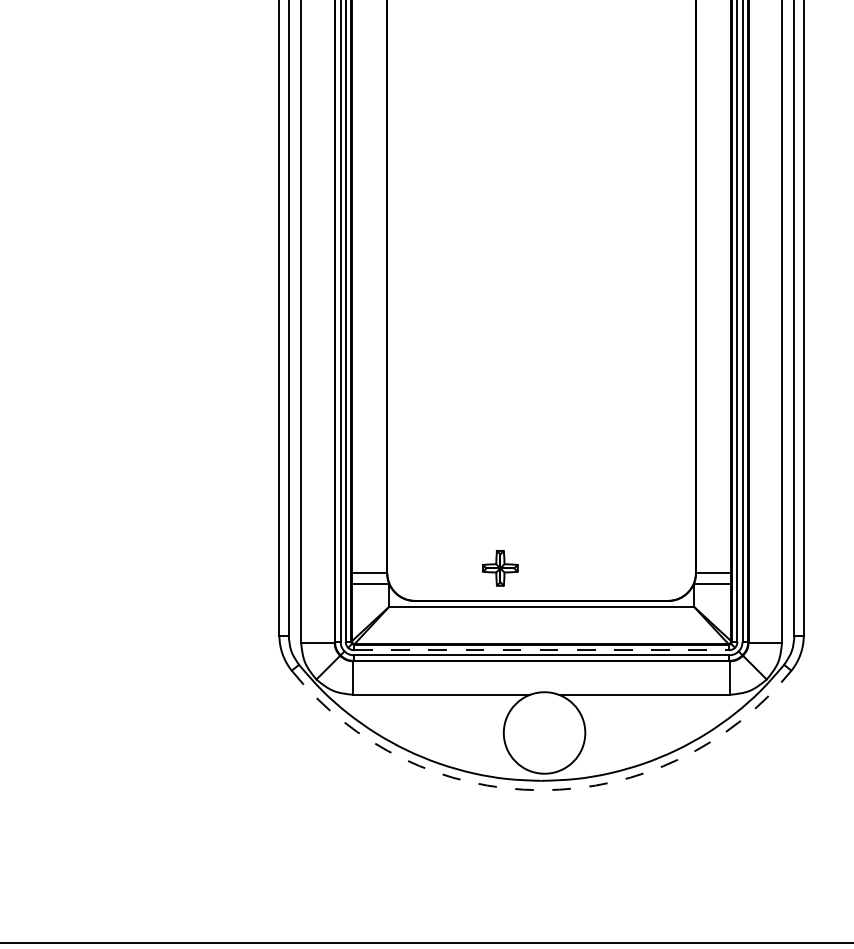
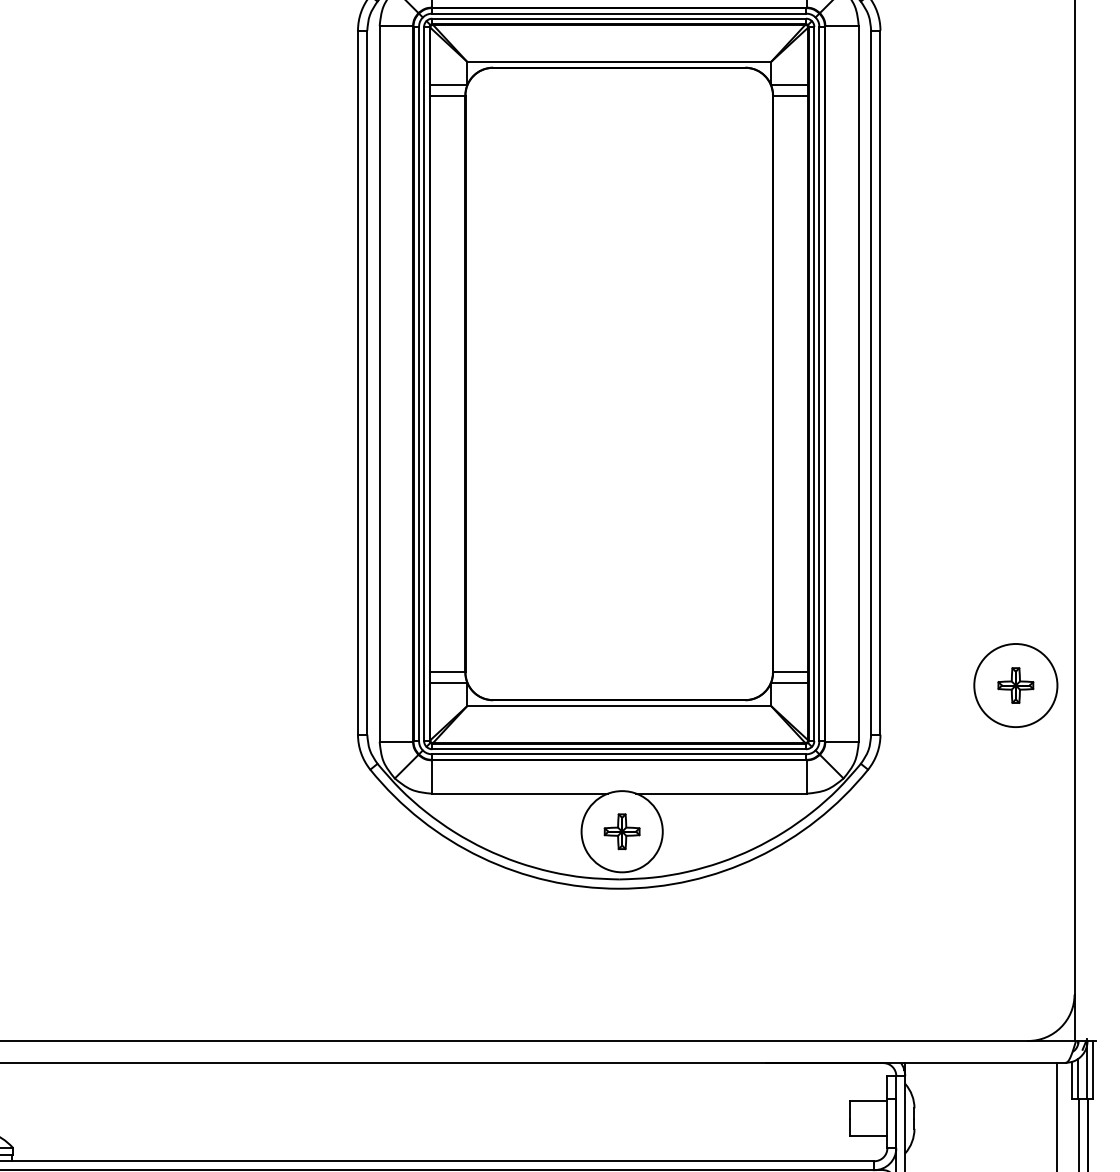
part: (499, 568) -> (621, 831), moved
line: (541, 650) -> (619, 749), dashed -> solid
arc: (541, 789) -> (619, 888), dashed -> solid

